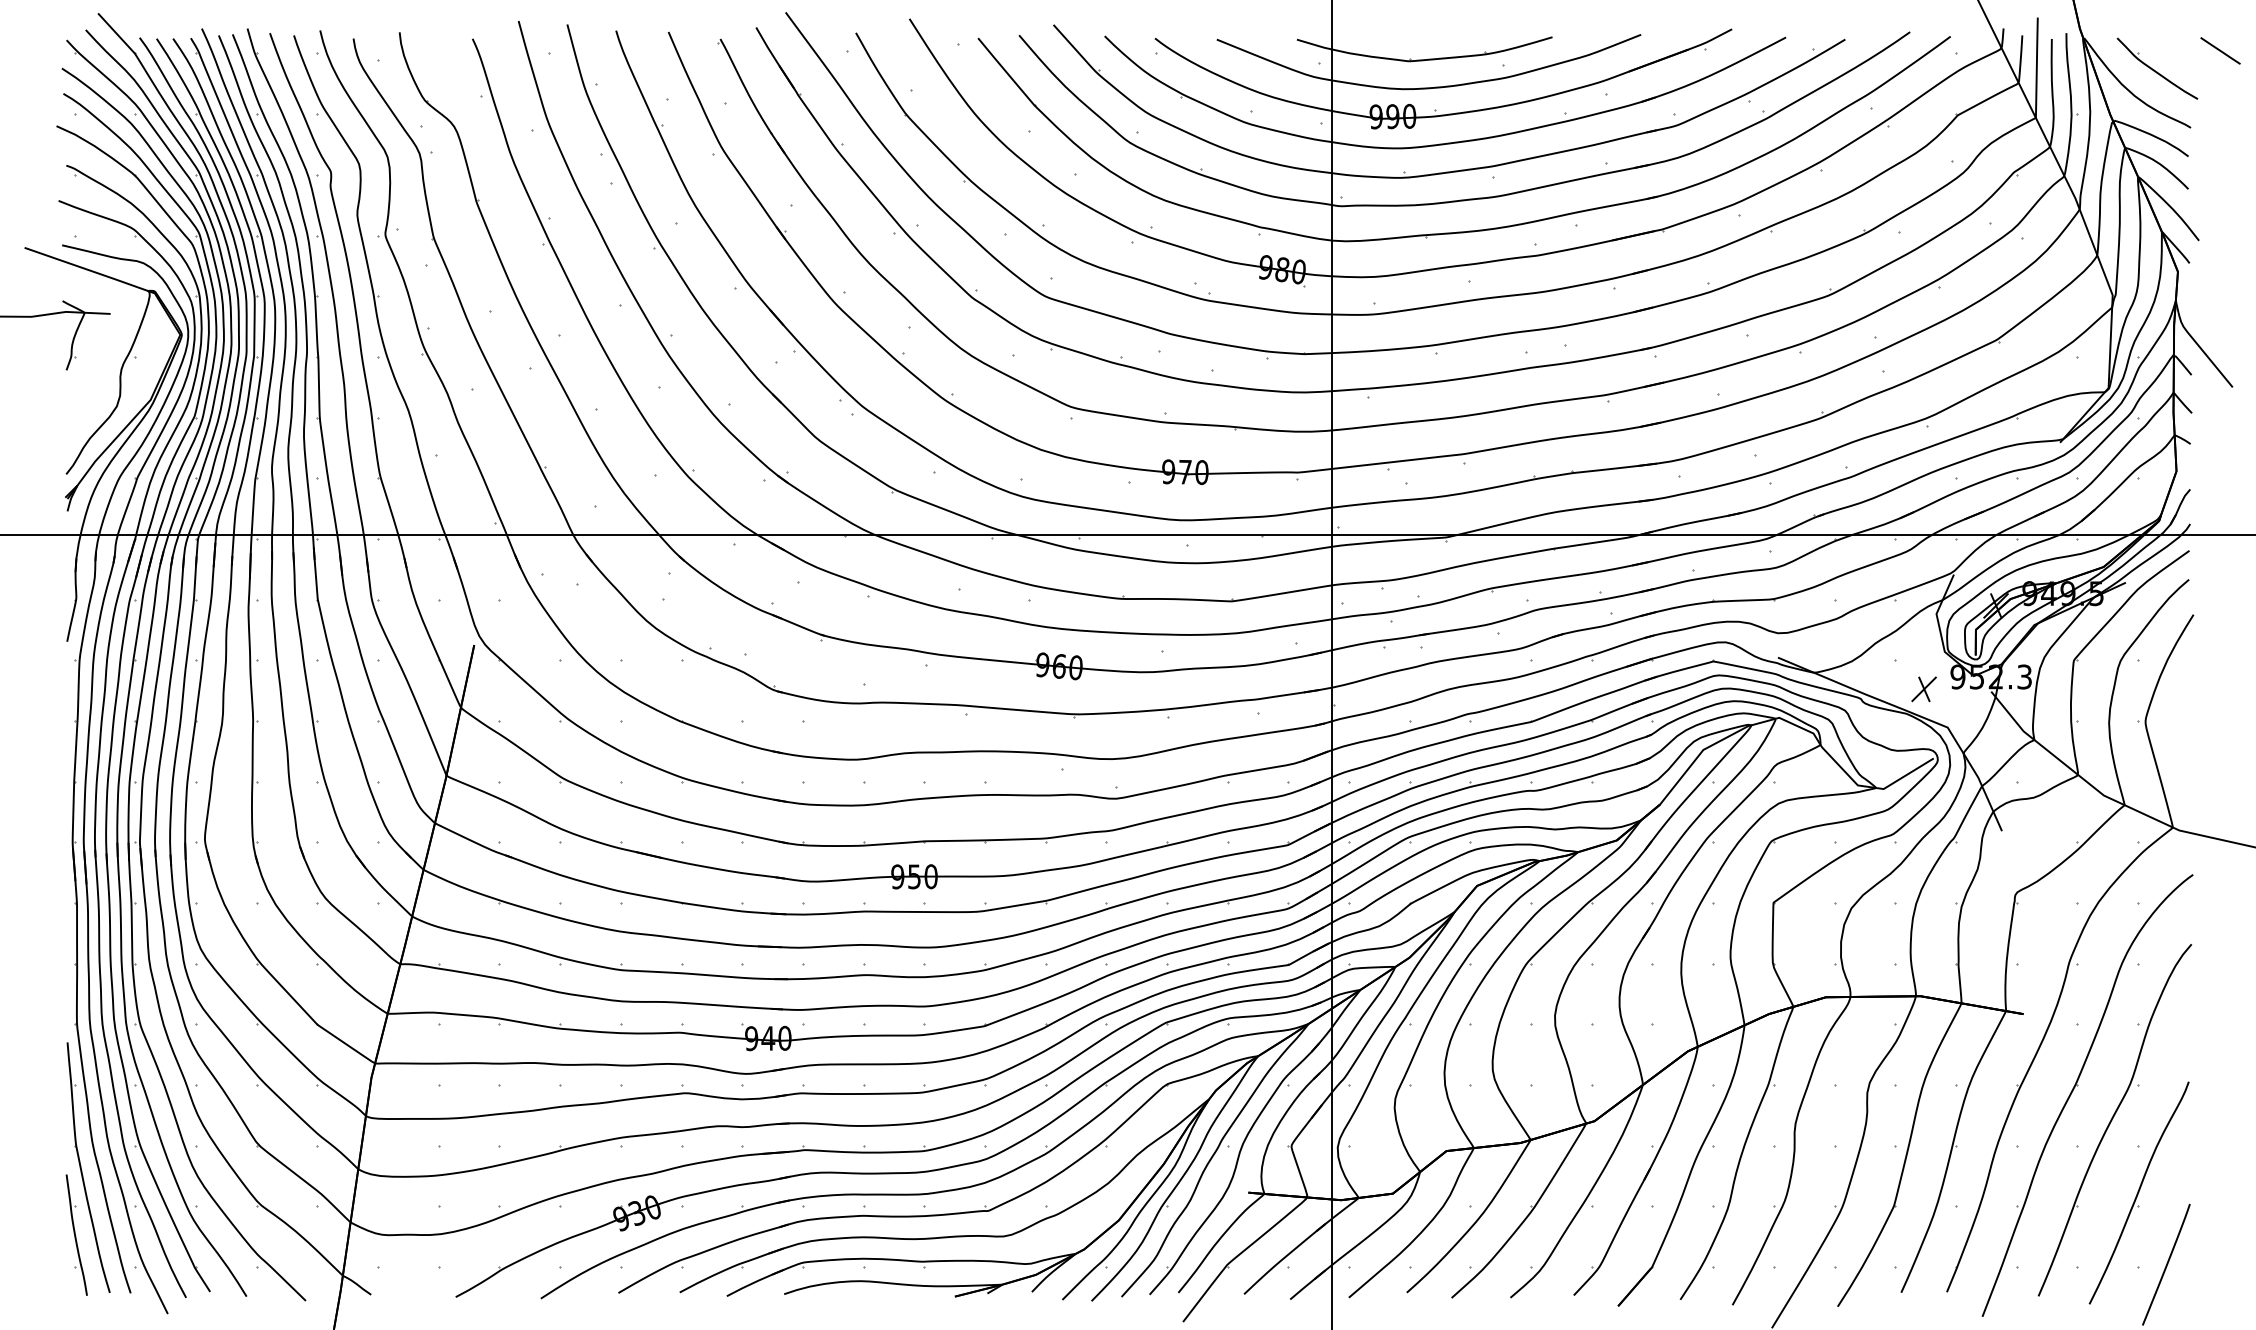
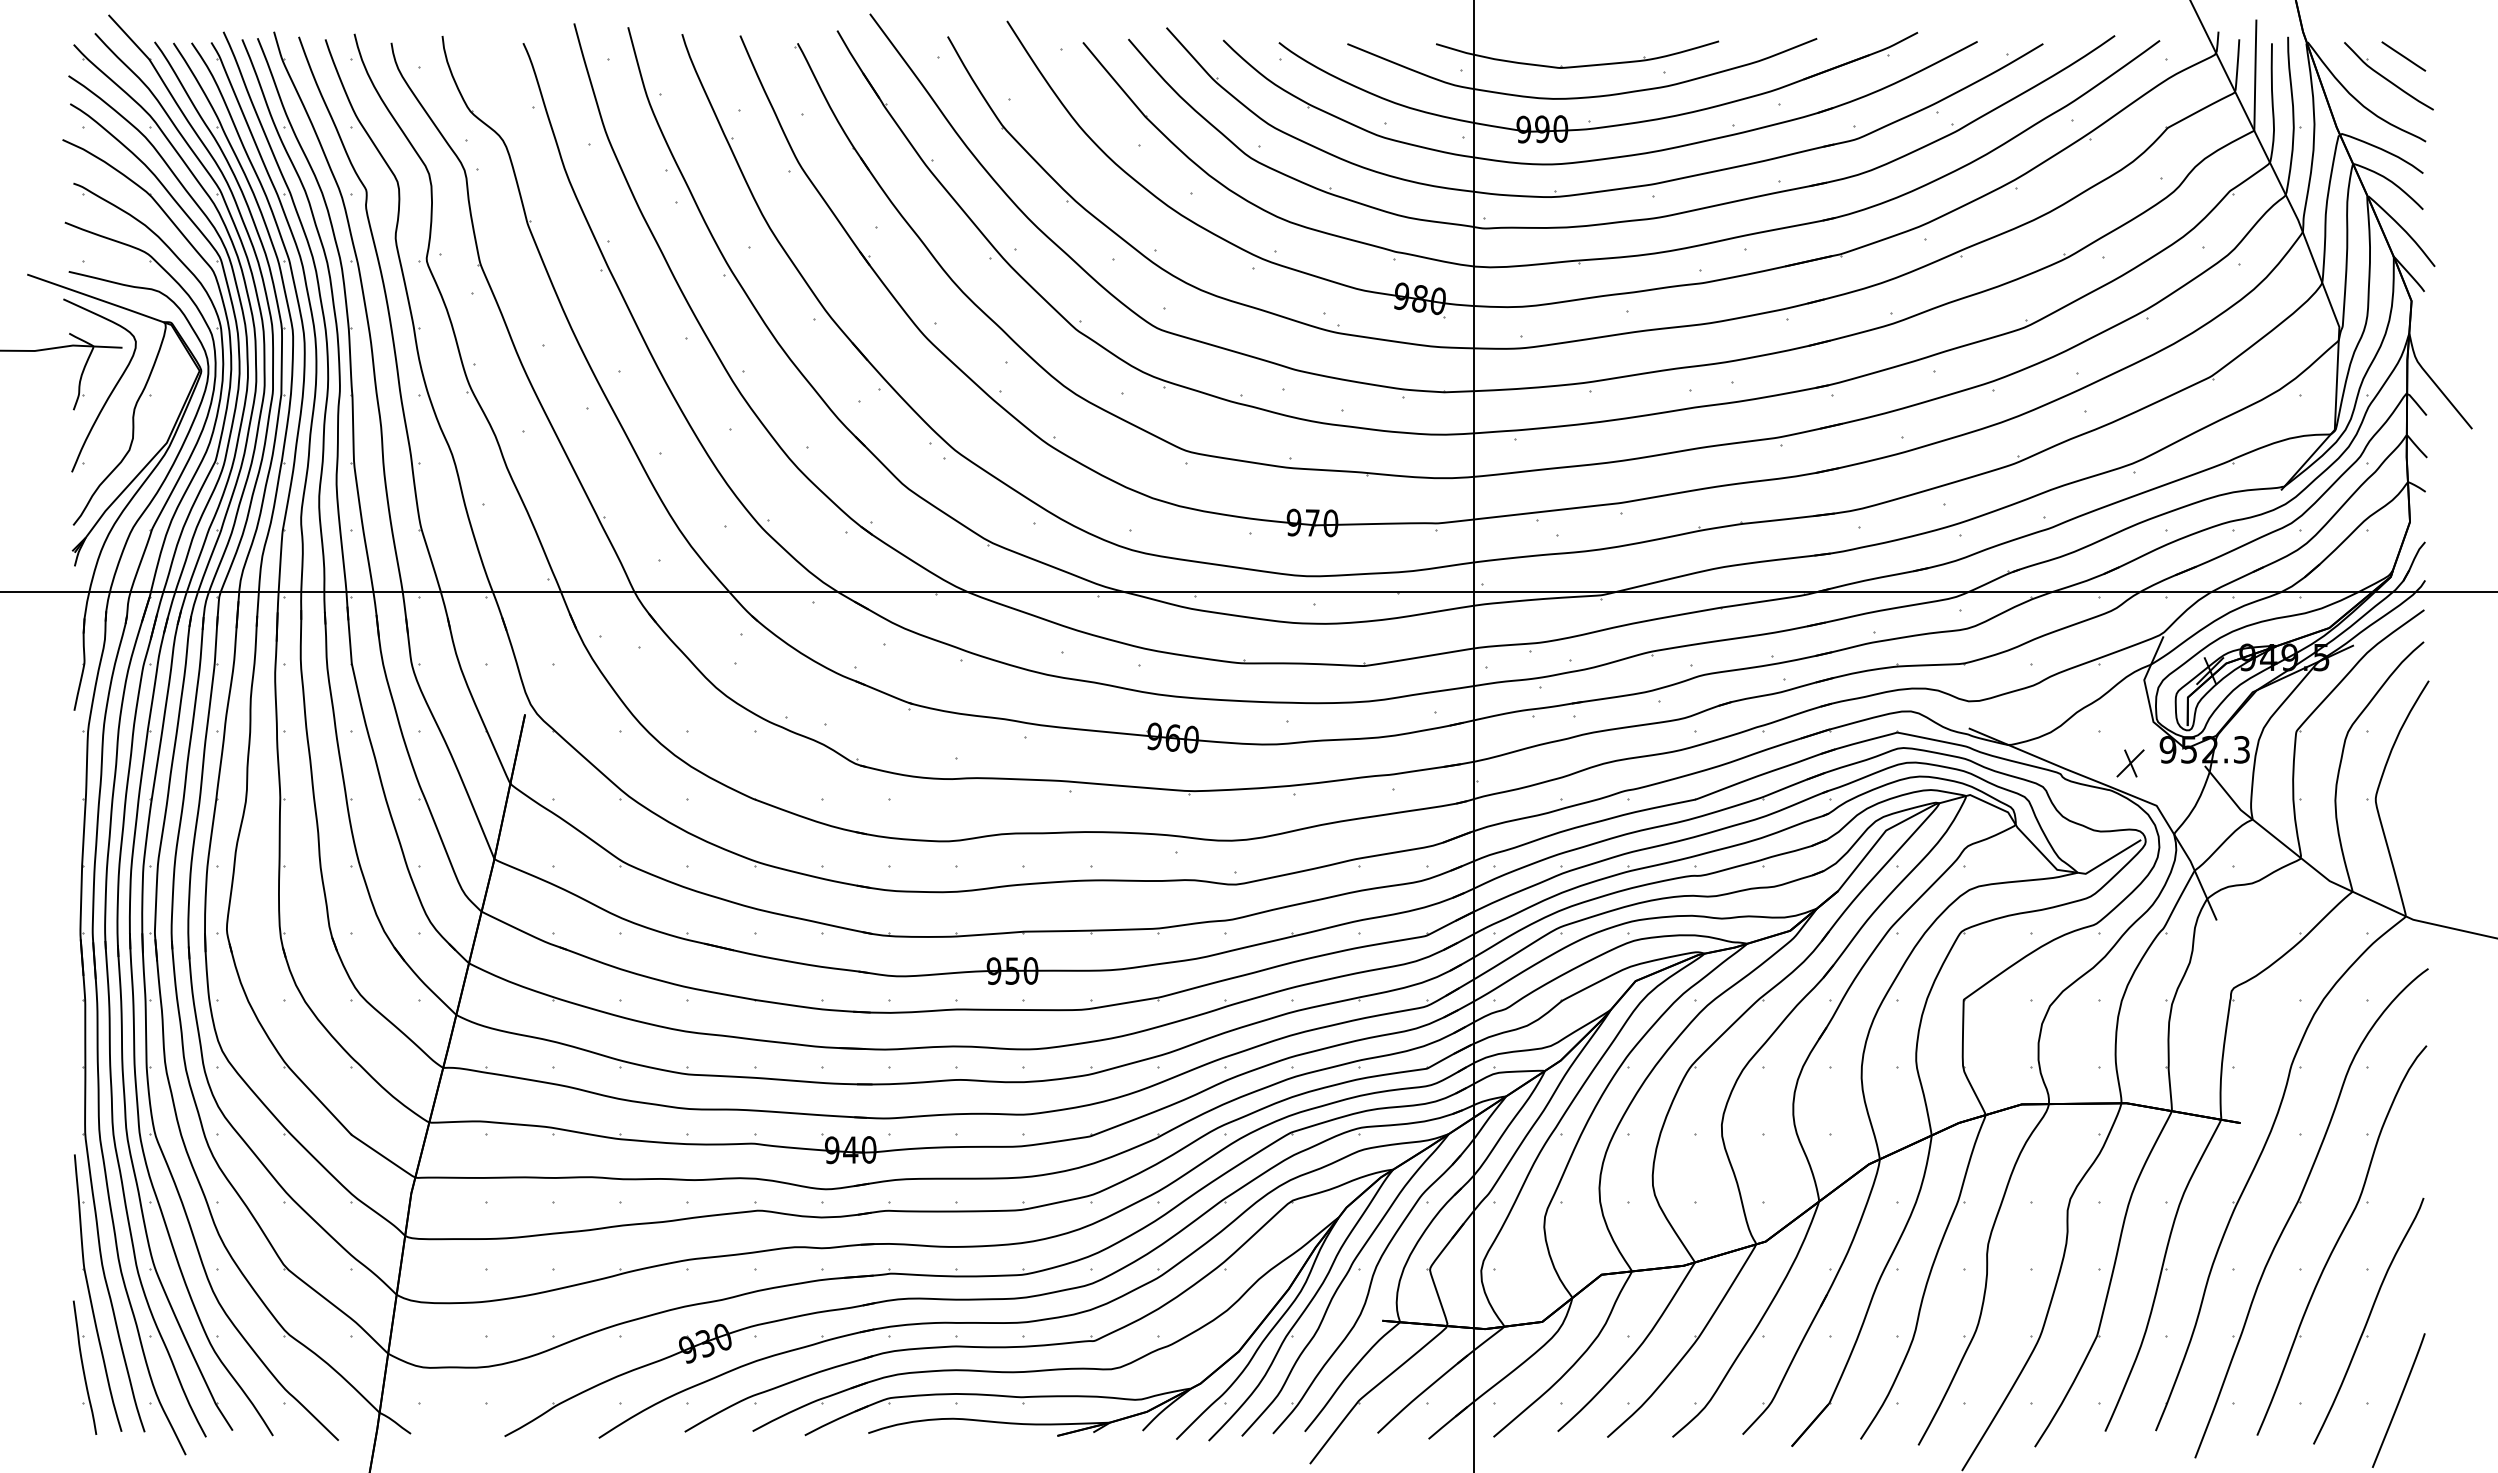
line: (2220, 50) -> (2403, 56), moved
part: (100, 352) -> (111, 390), added

